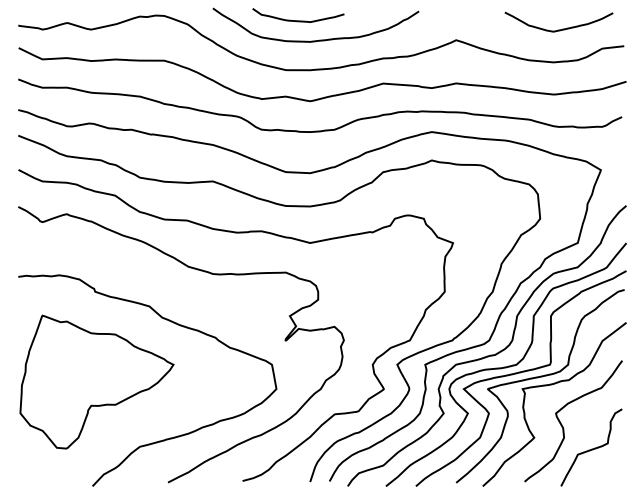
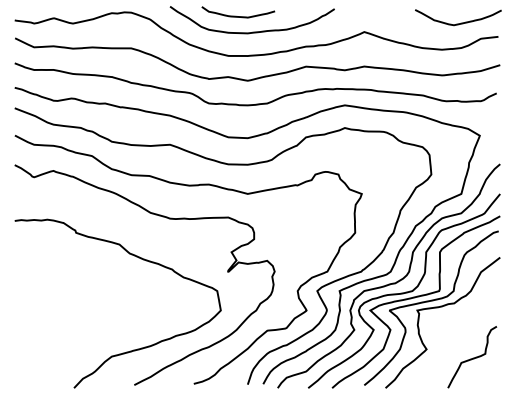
curve: (562, 28) -> (461, 22), moved
part: (96, 381) -> (77, 304), removed
curve: (564, 426) -> (450, 340), removed

